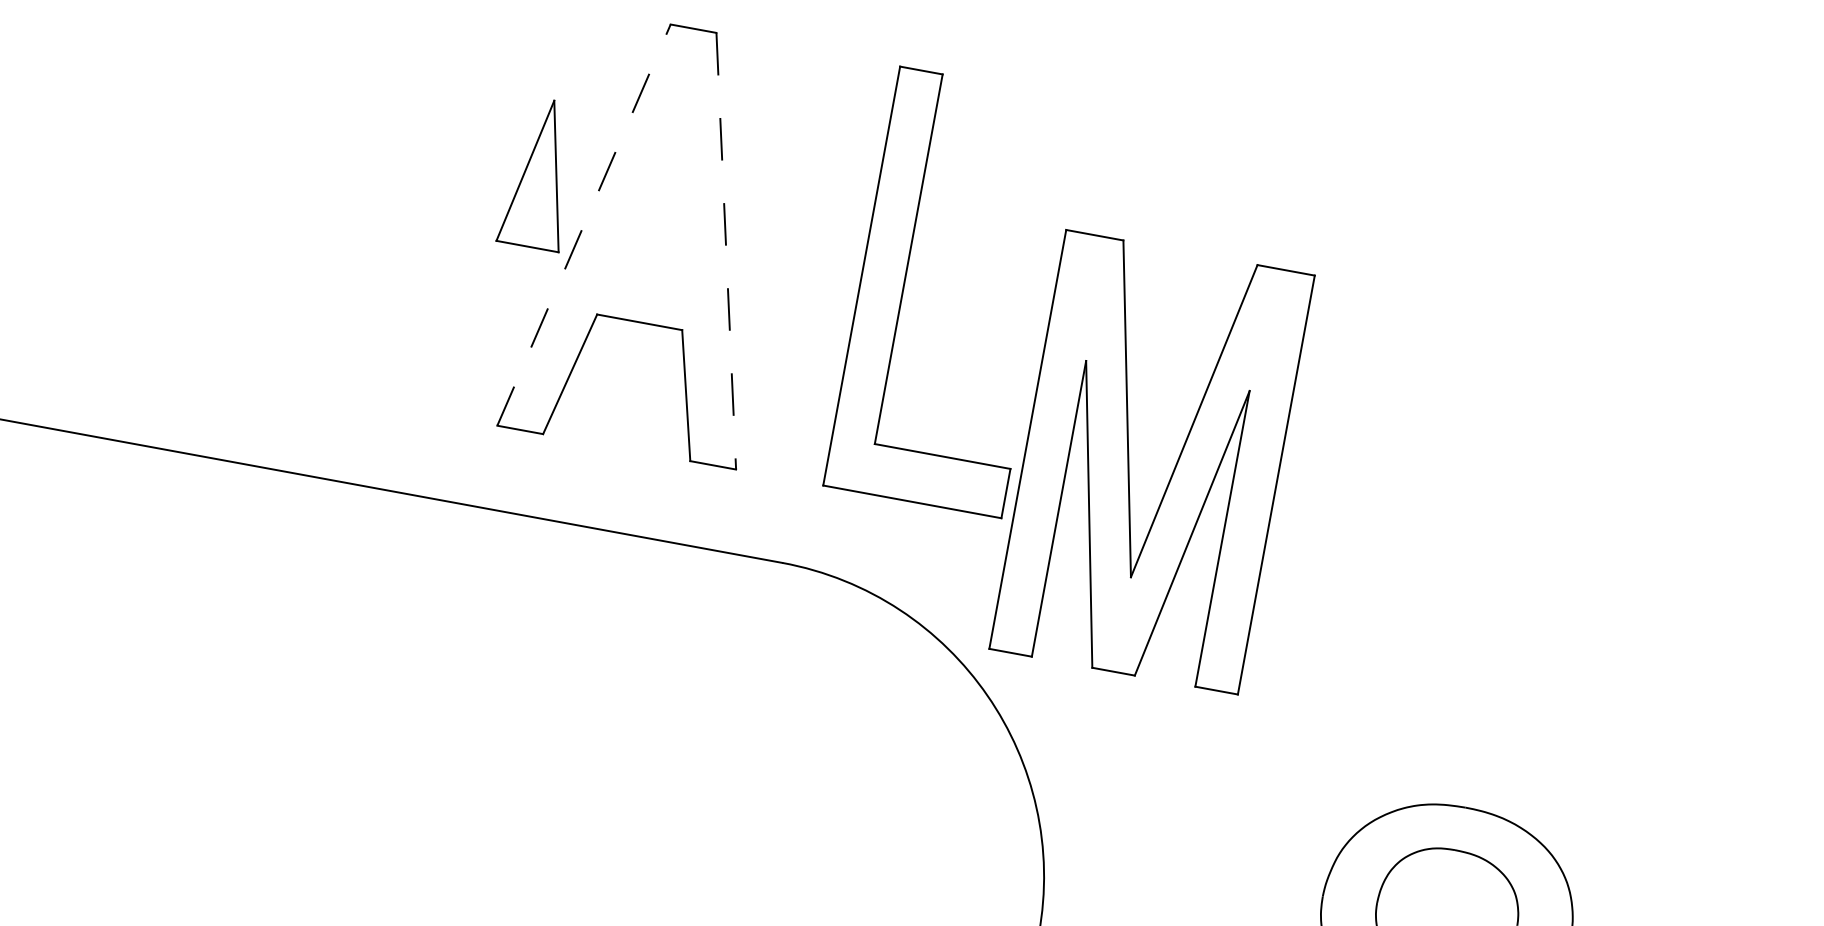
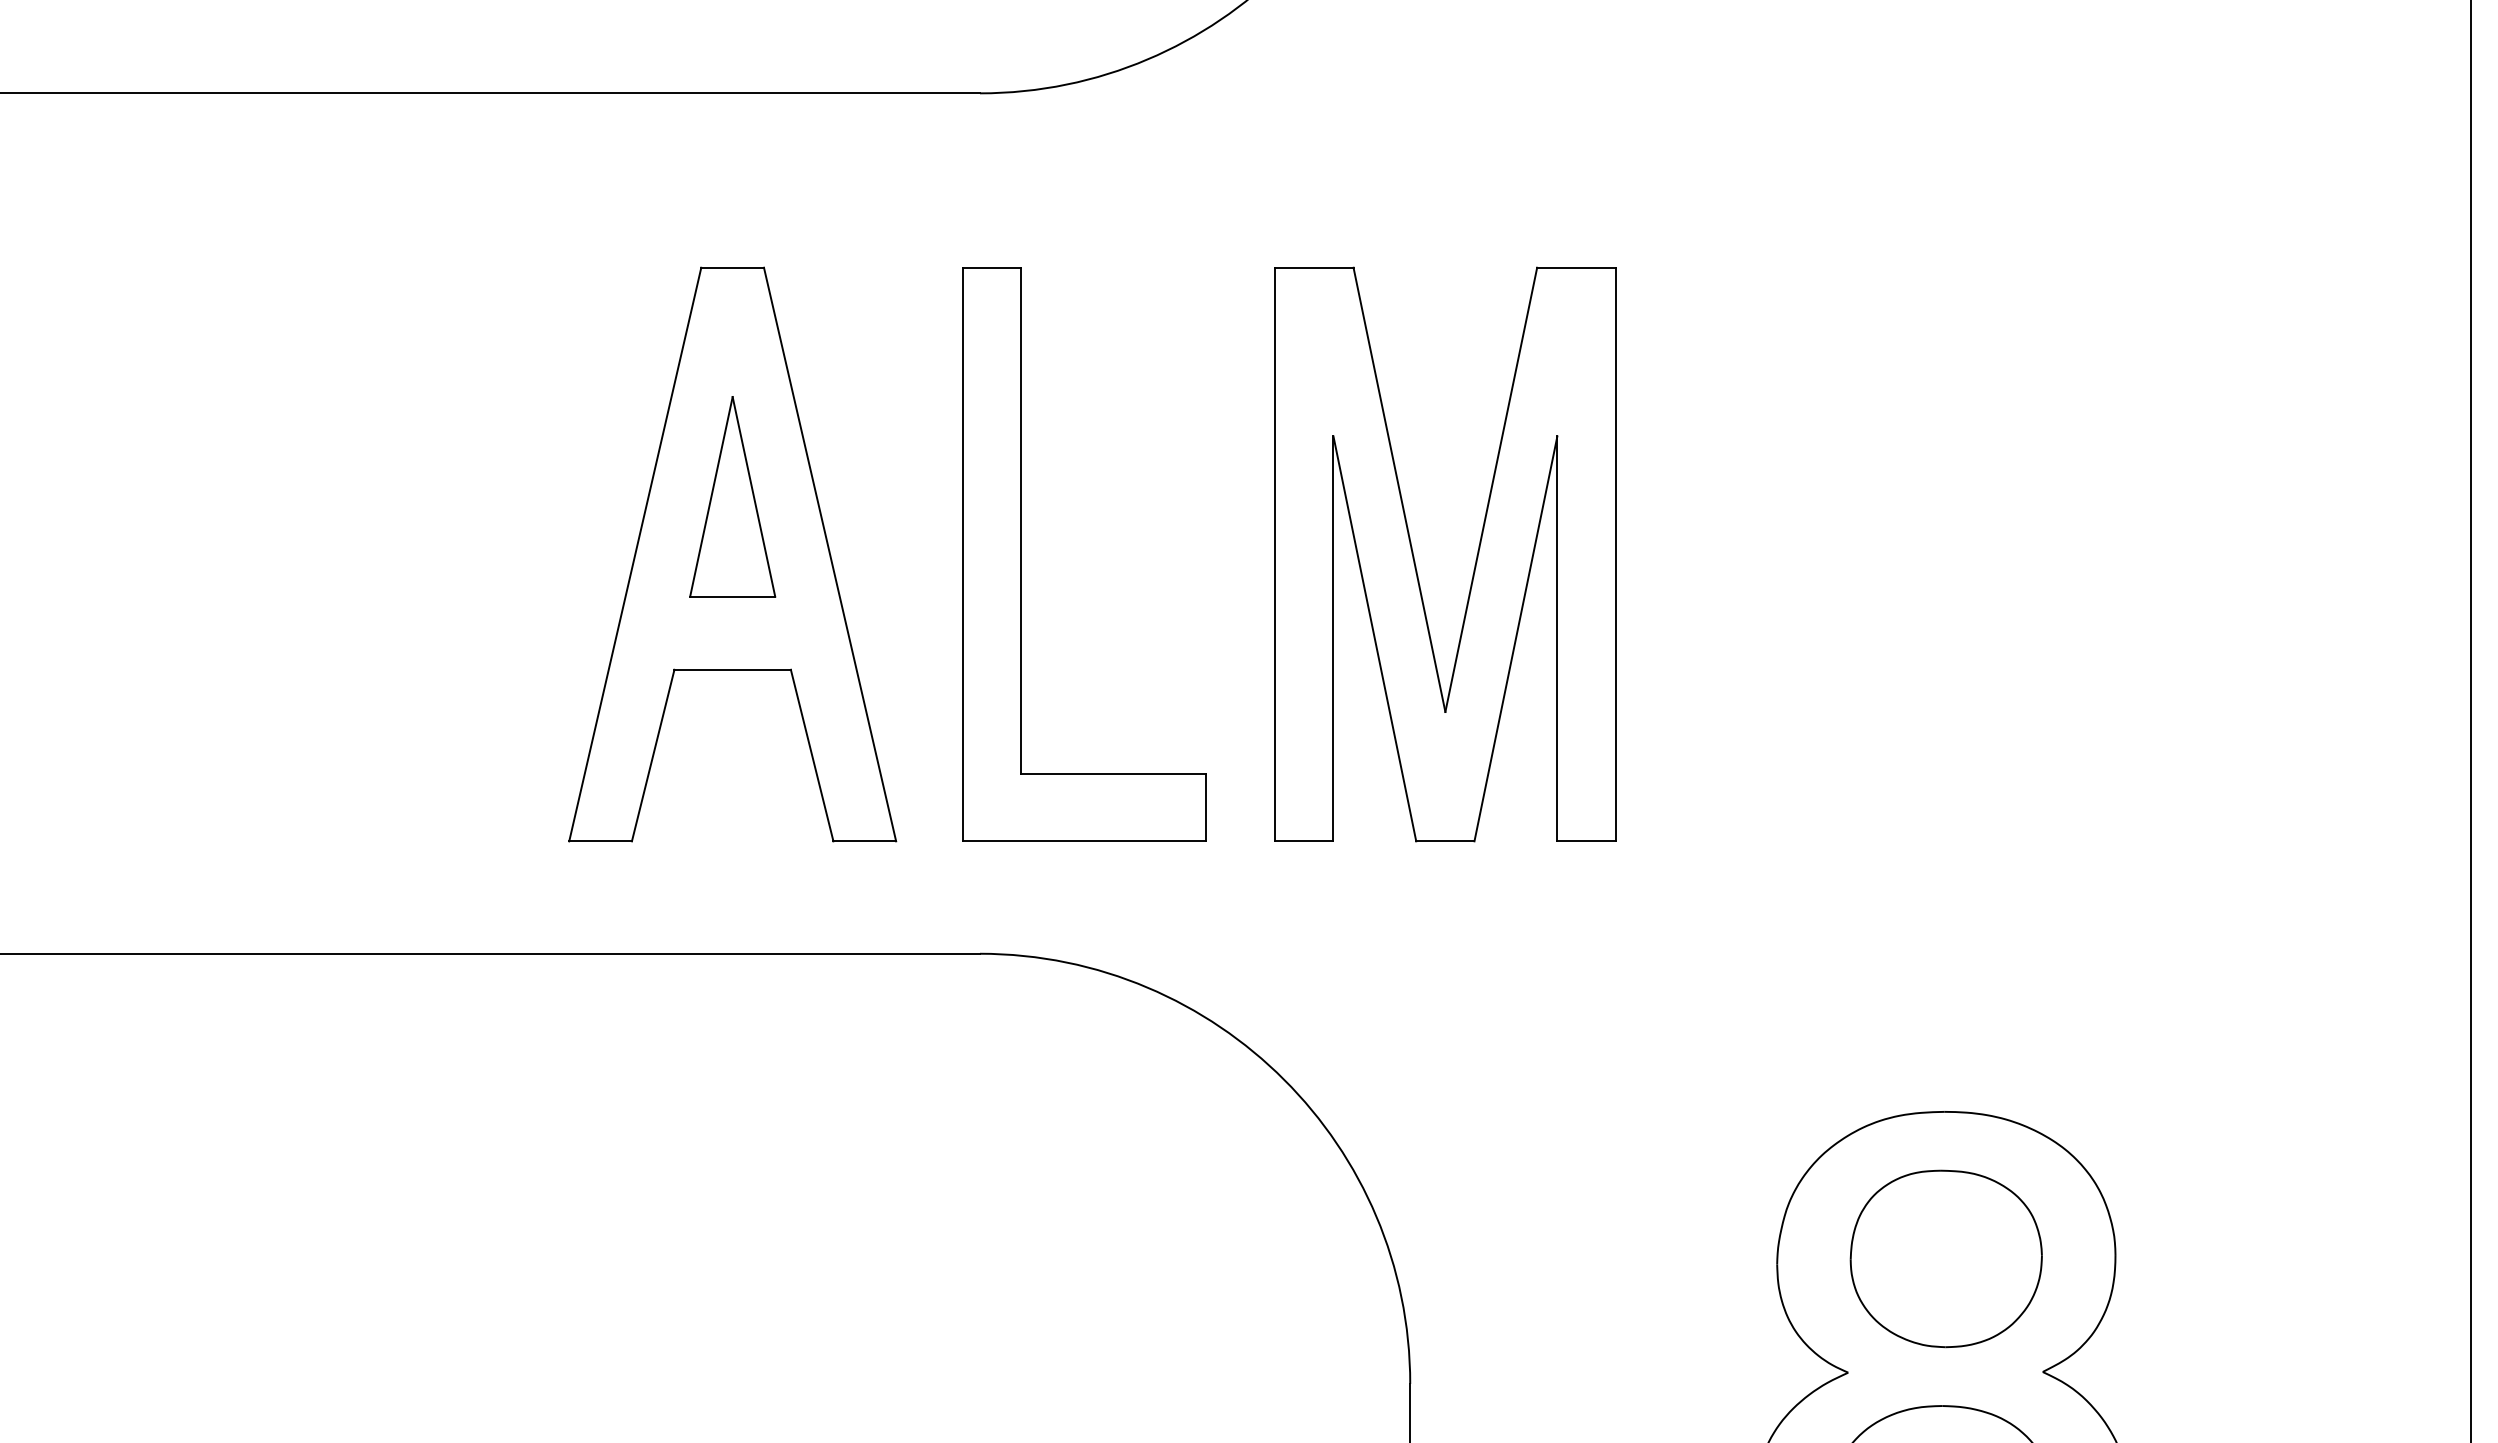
part: (540, 173) -> (732, 496), moved
line: (584, 225) -> (635, 554), dashed -> solid
line: (726, 251) -> (830, 555), dashed -> solid
part: (904, 283) -> (1021, 554), moved
part: (1173, 470) -> (1475, 560), moved

